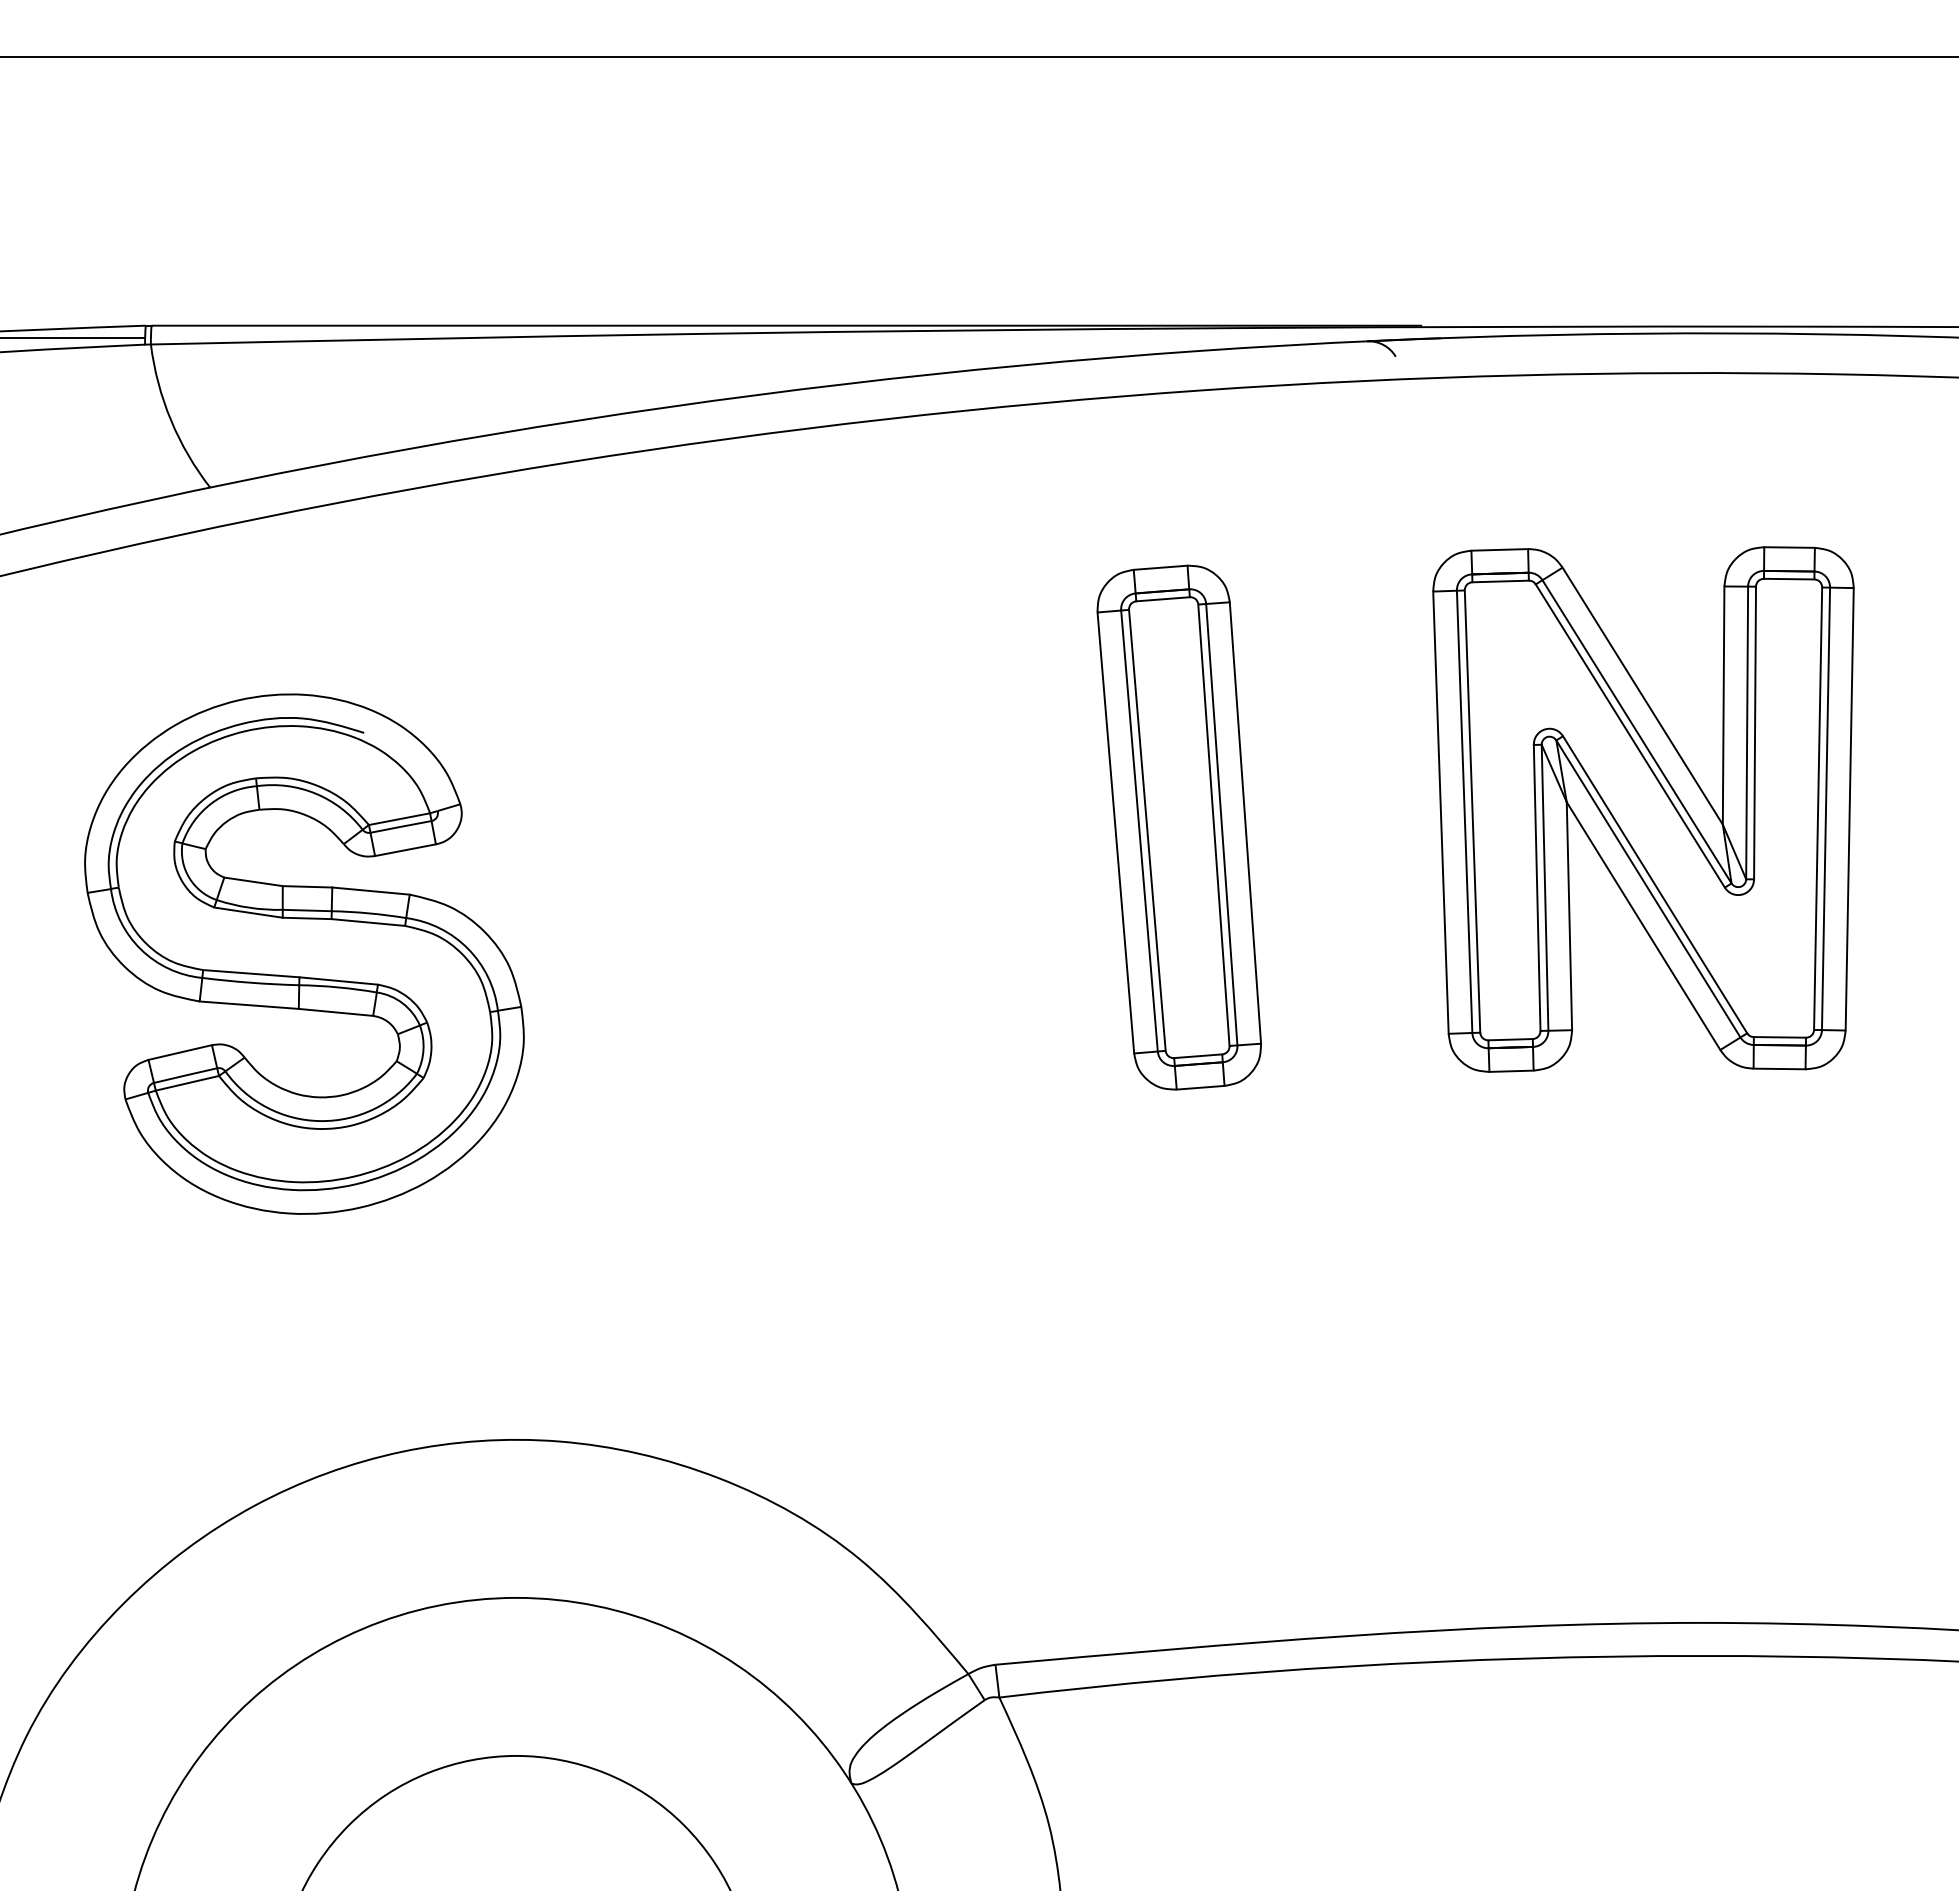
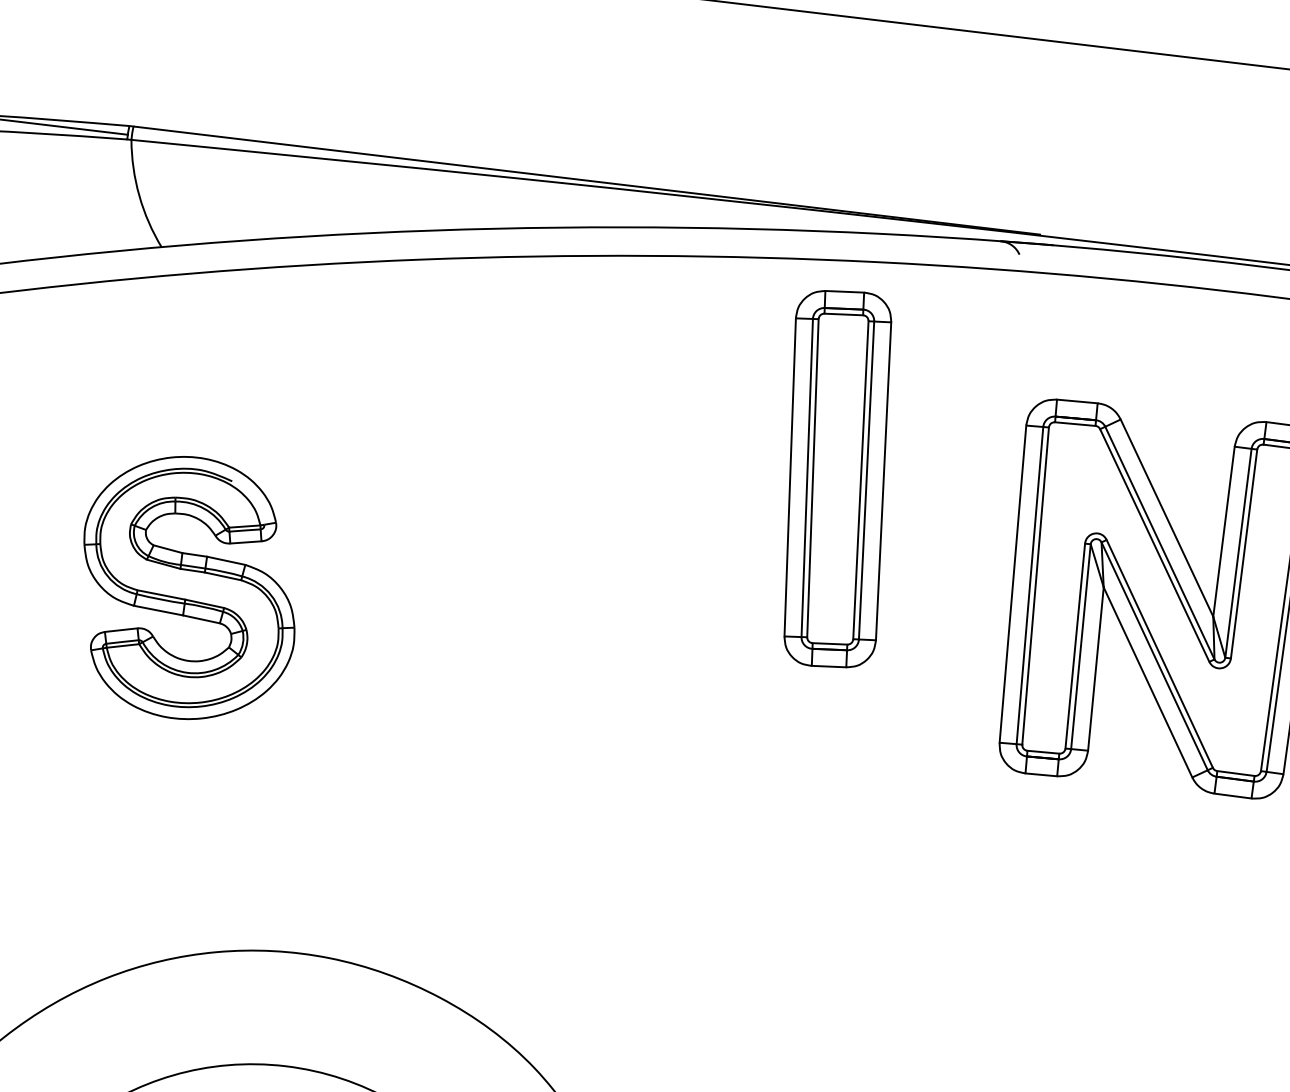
part: (1178, 827) -> (835, 478), moved
part: (304, 953) -> (189, 587), size x0.7

